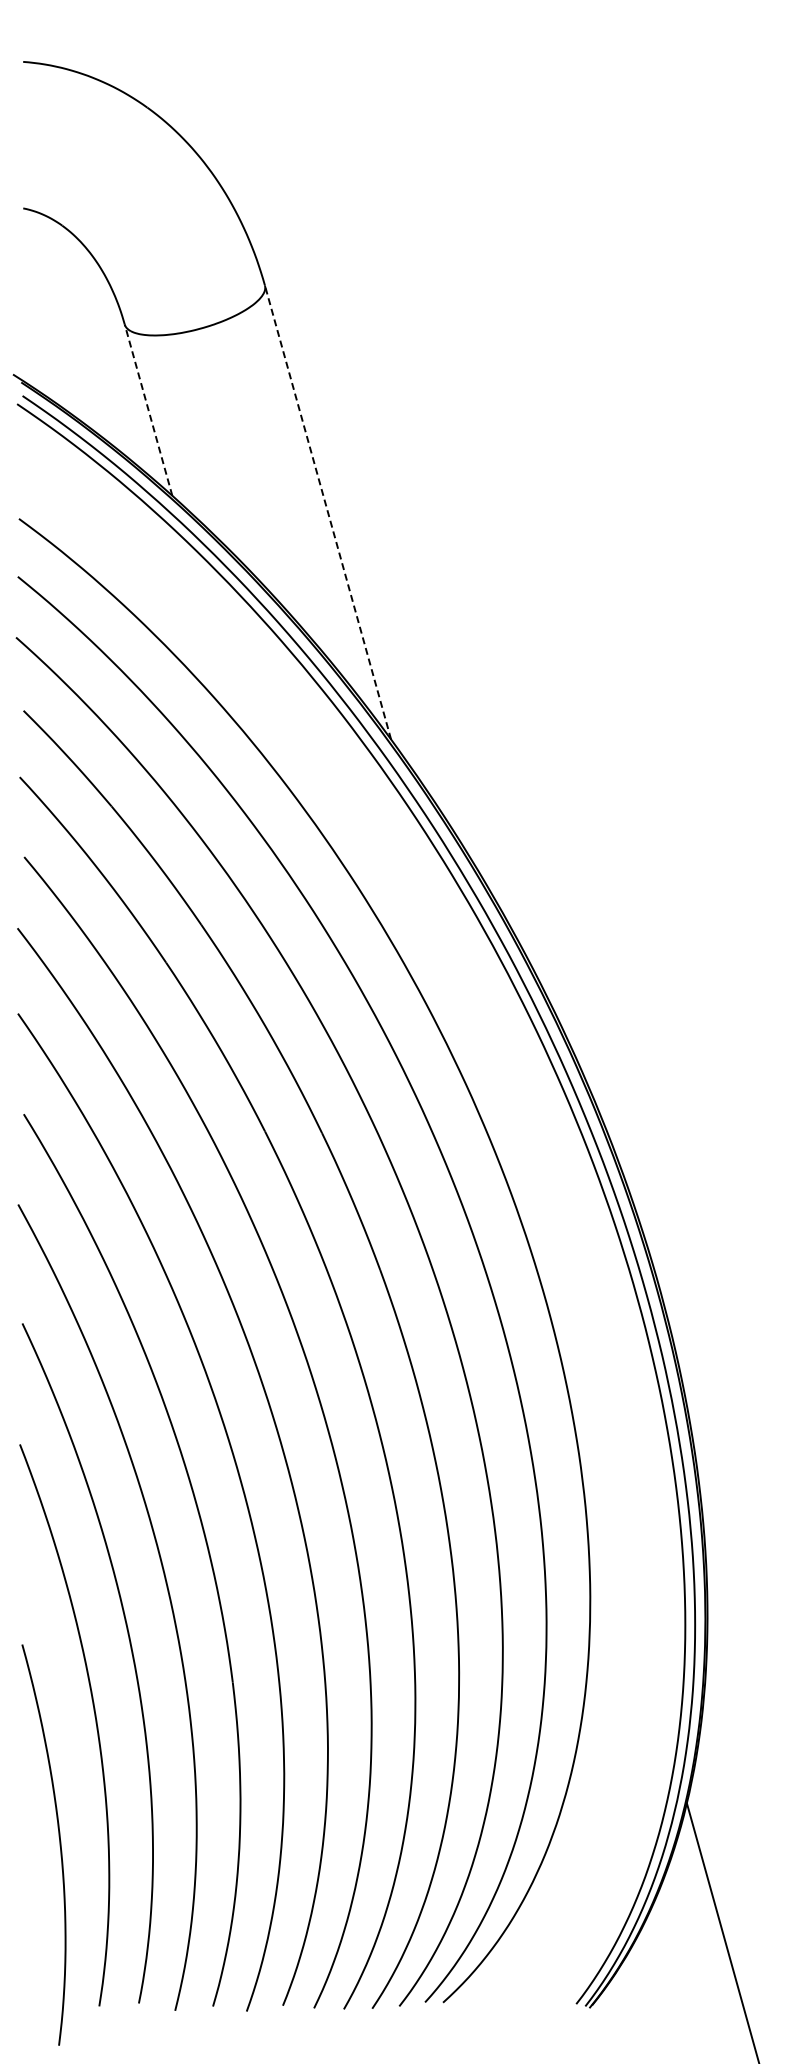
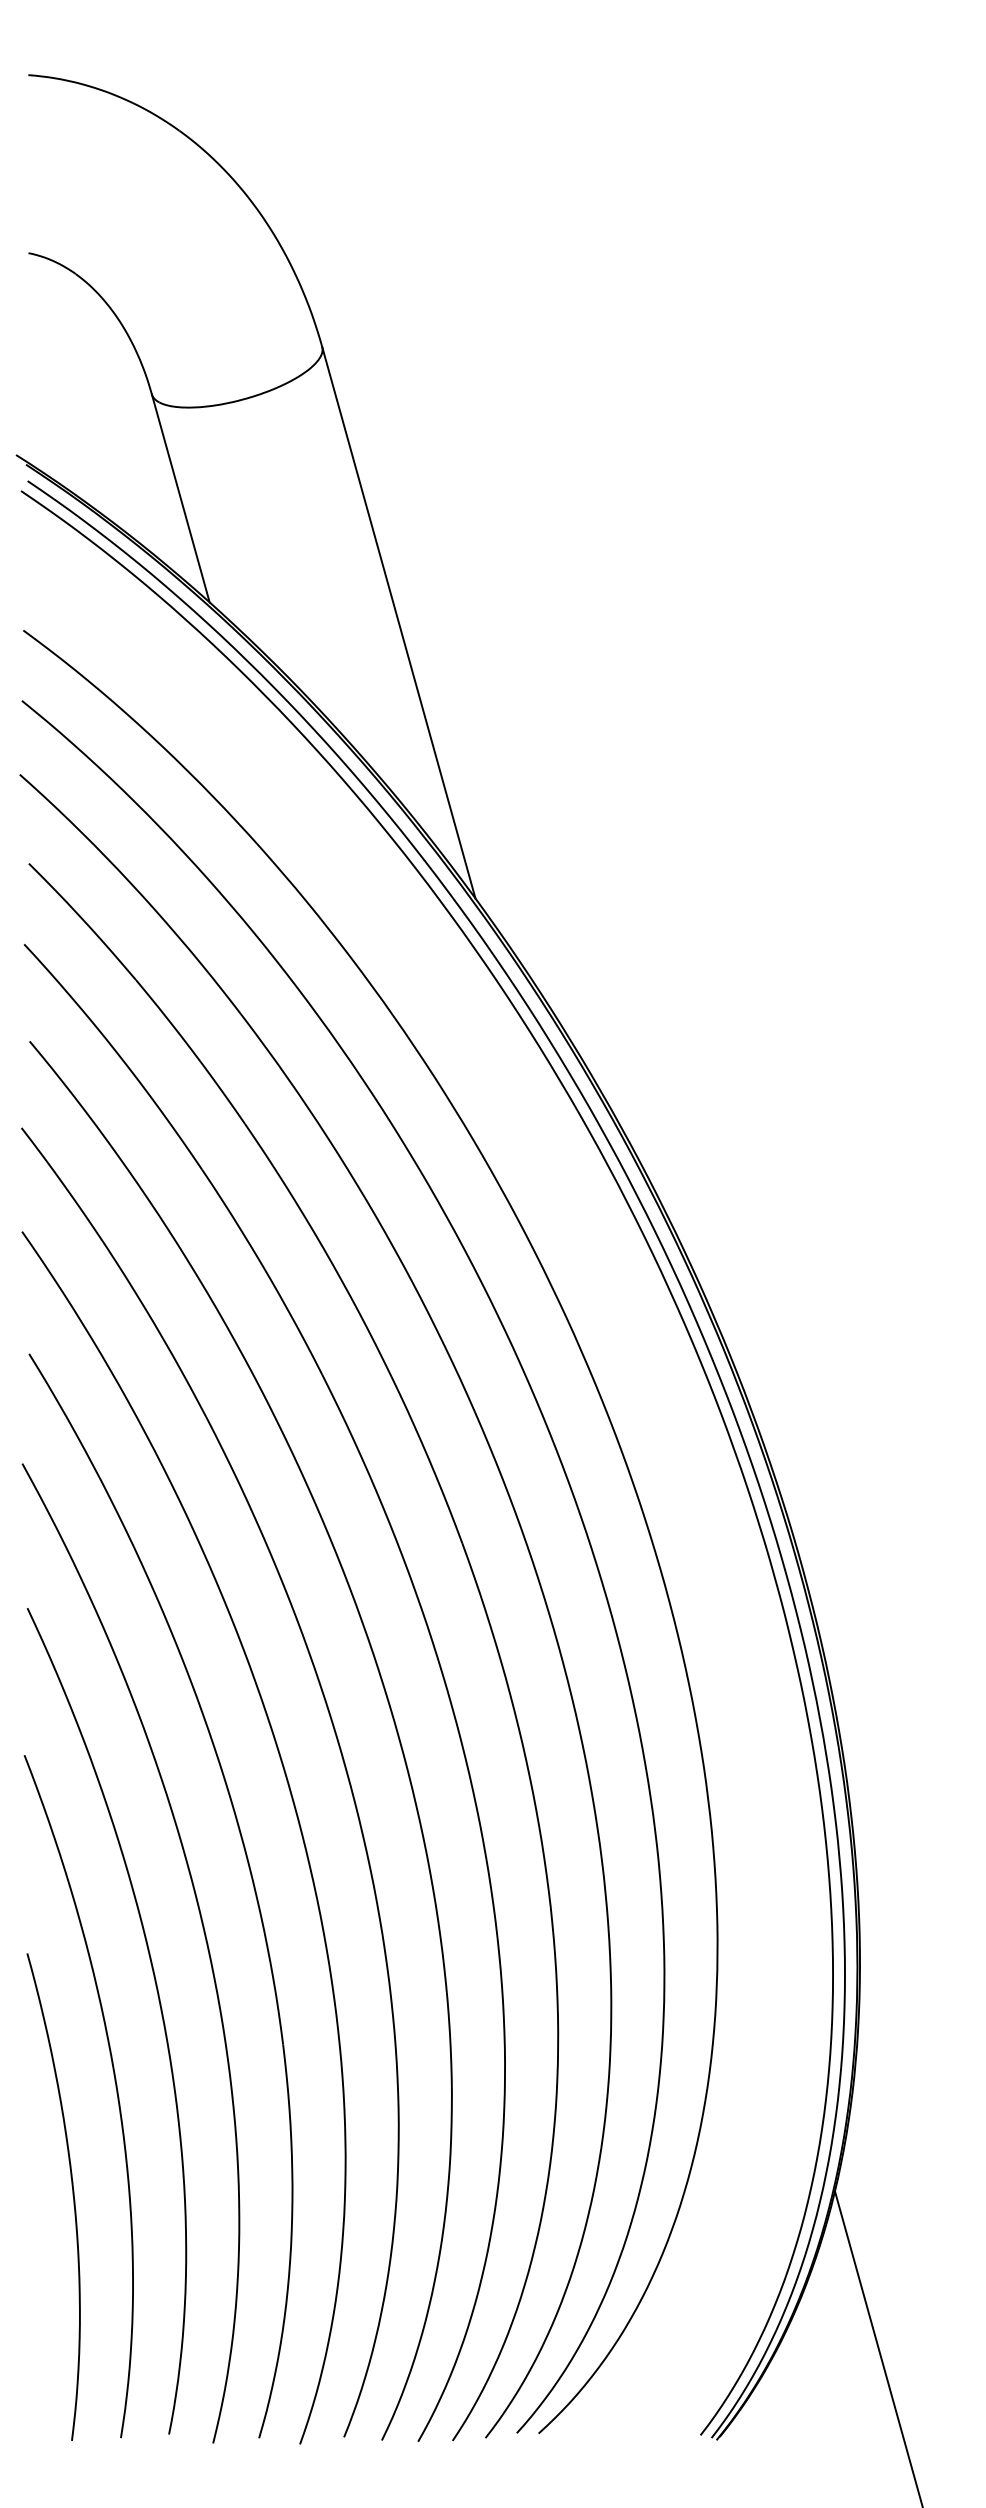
line: (148, 410) -> (180, 498), dashed -> solid
line: (328, 512) -> (399, 622), dashed -> solid
curve: (59, 1844) -> (72, 2196), moved

